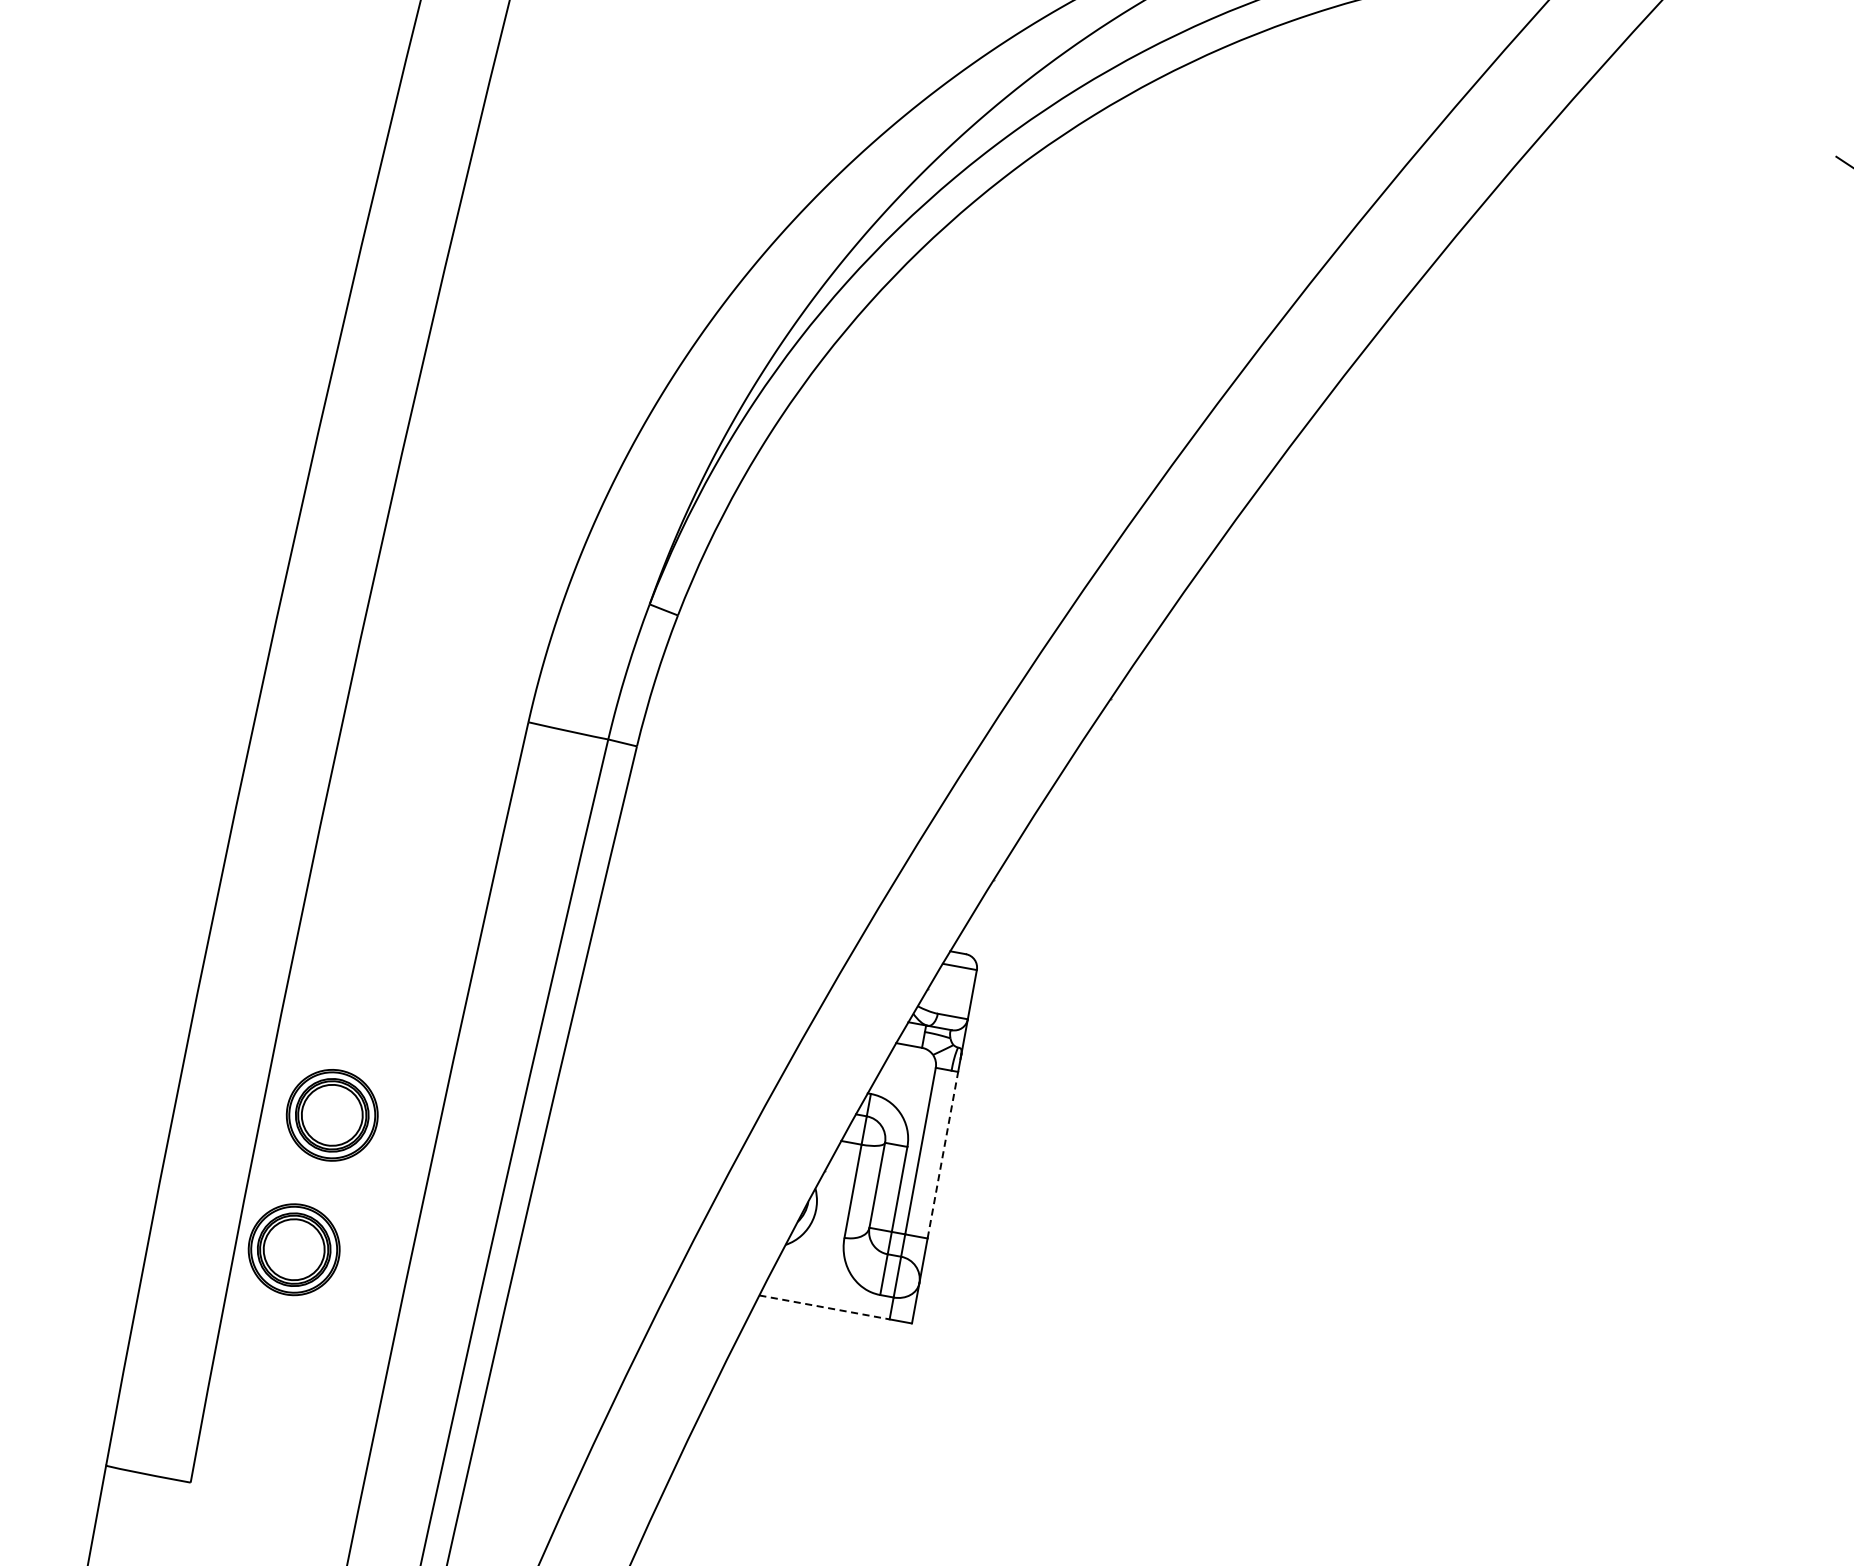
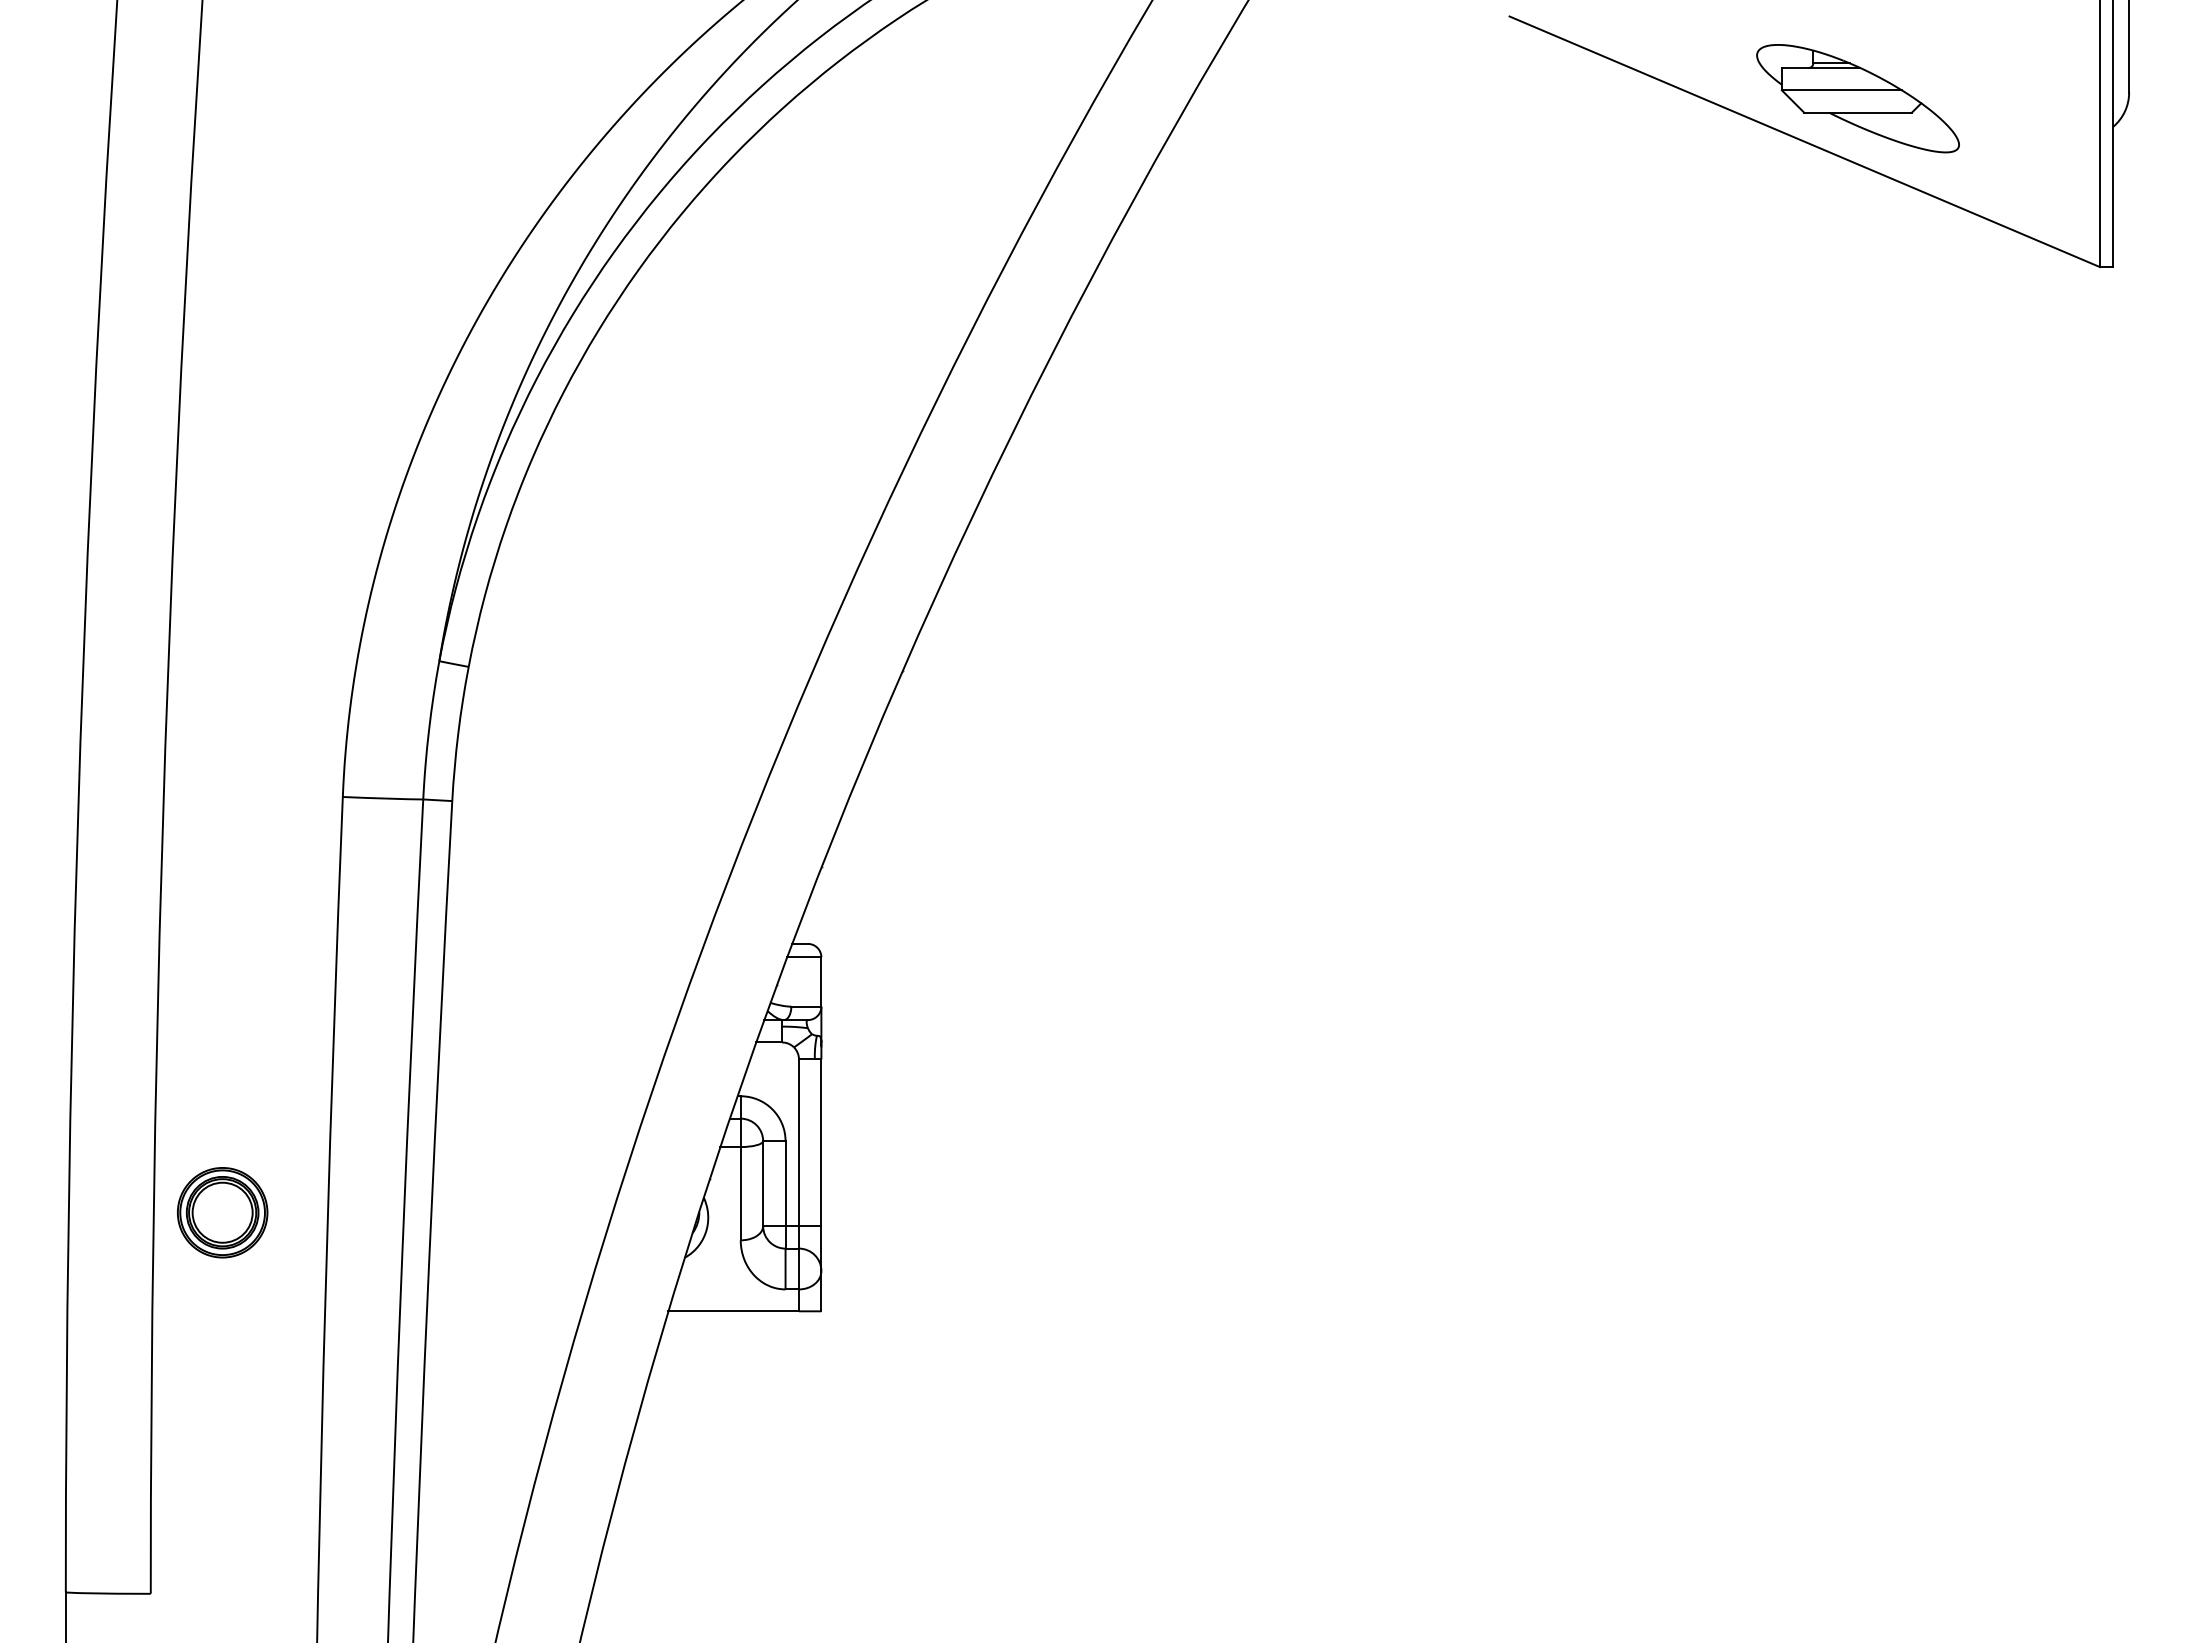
line: (943, 1154) -> (821, 1142), dashed -> solid
part: (294, 1249) -> (209, 1349), removed
line: (825, 1307) -> (734, 1311), dashed -> solid

